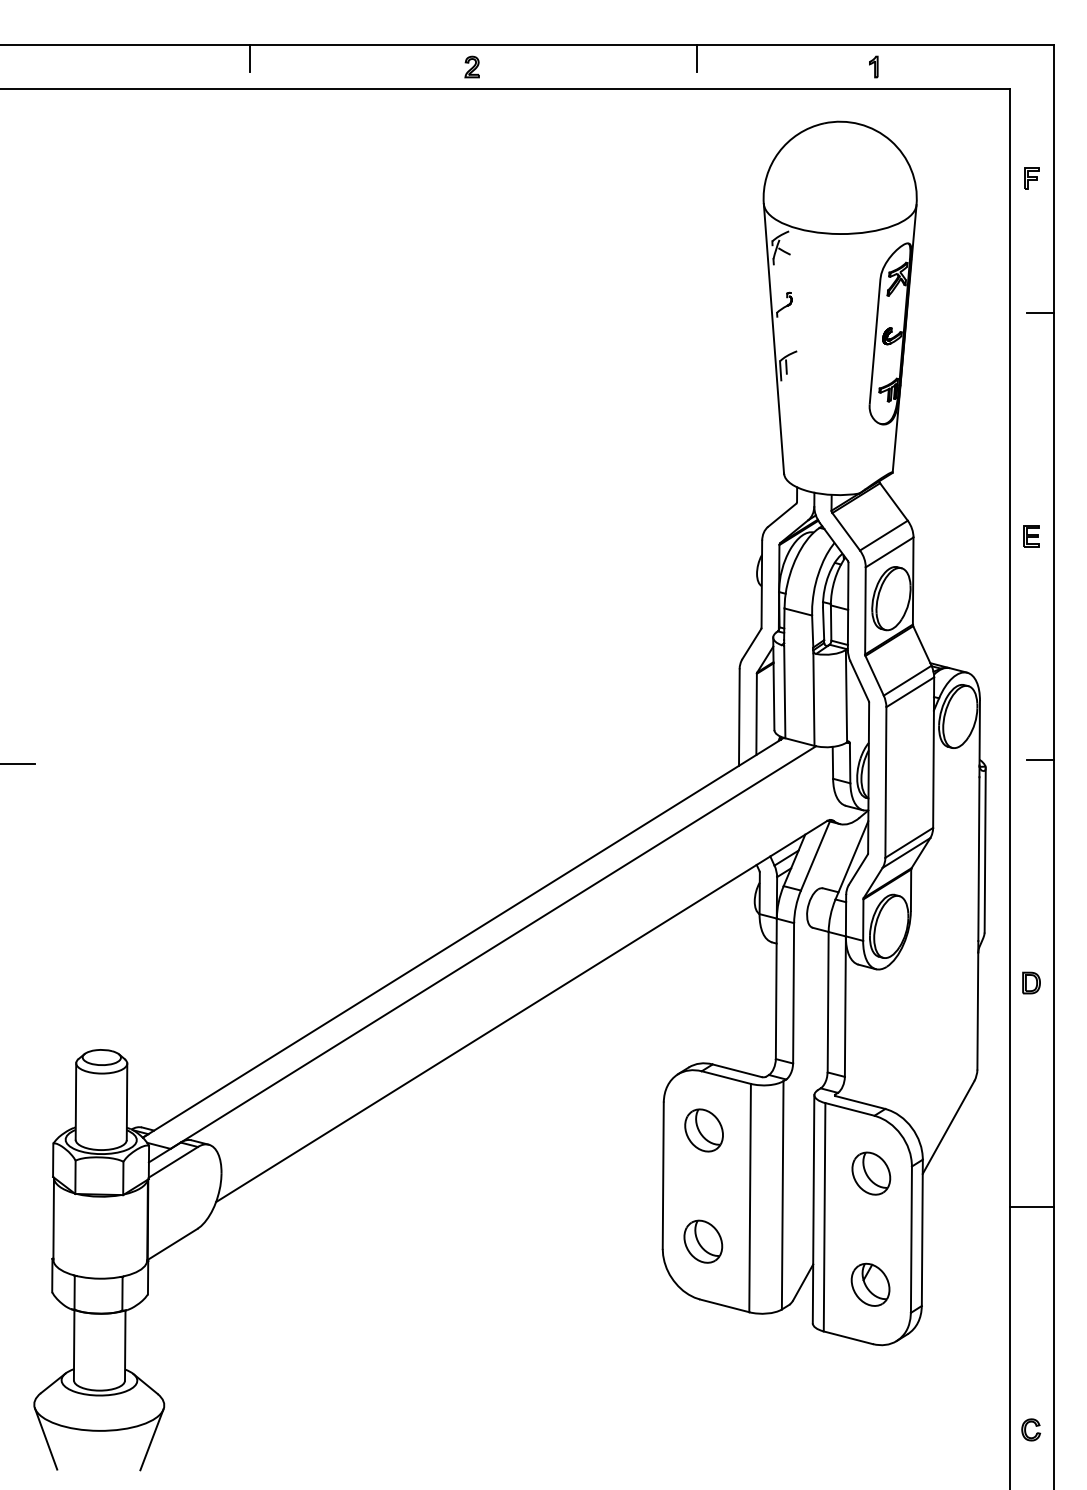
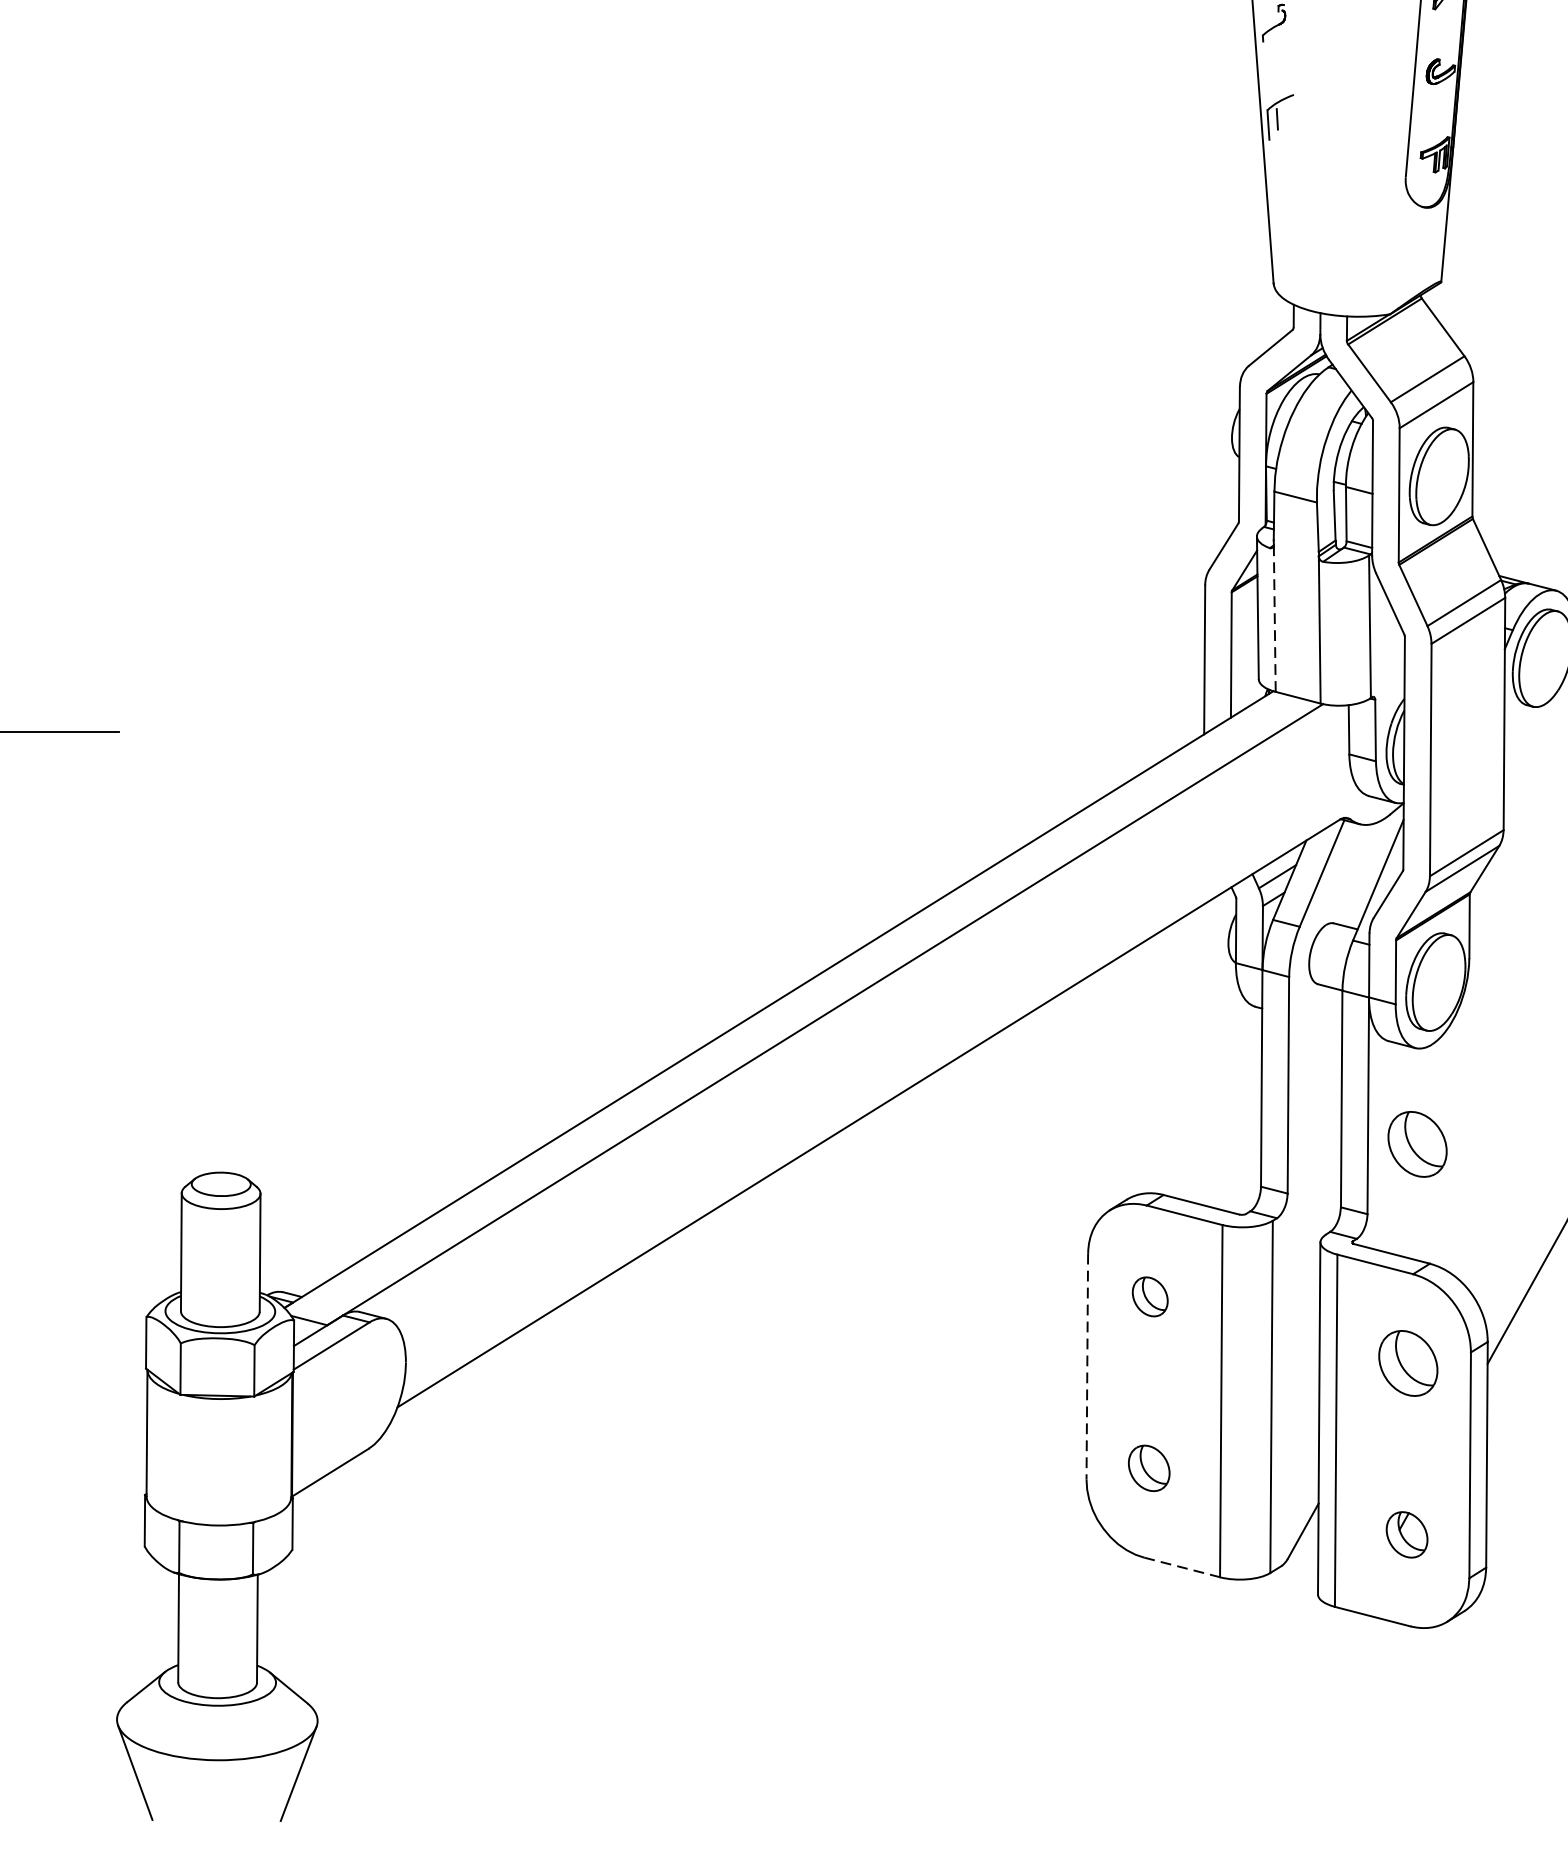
line: (784, 691) -> (1274, 619), solid -> dashed
part: (877, 1031) -> (1417, 1144), added
part: (703, 1130) -> (1149, 1296), size x0.6
line: (663, 1176) -> (1087, 1367), solid -> dashed
part: (703, 1241) -> (1149, 1468), size x0.7
part: (870, 1284) -> (1407, 1534), size x0.7
line: (725, 1306) -> (1183, 1568), solid -> dashed

